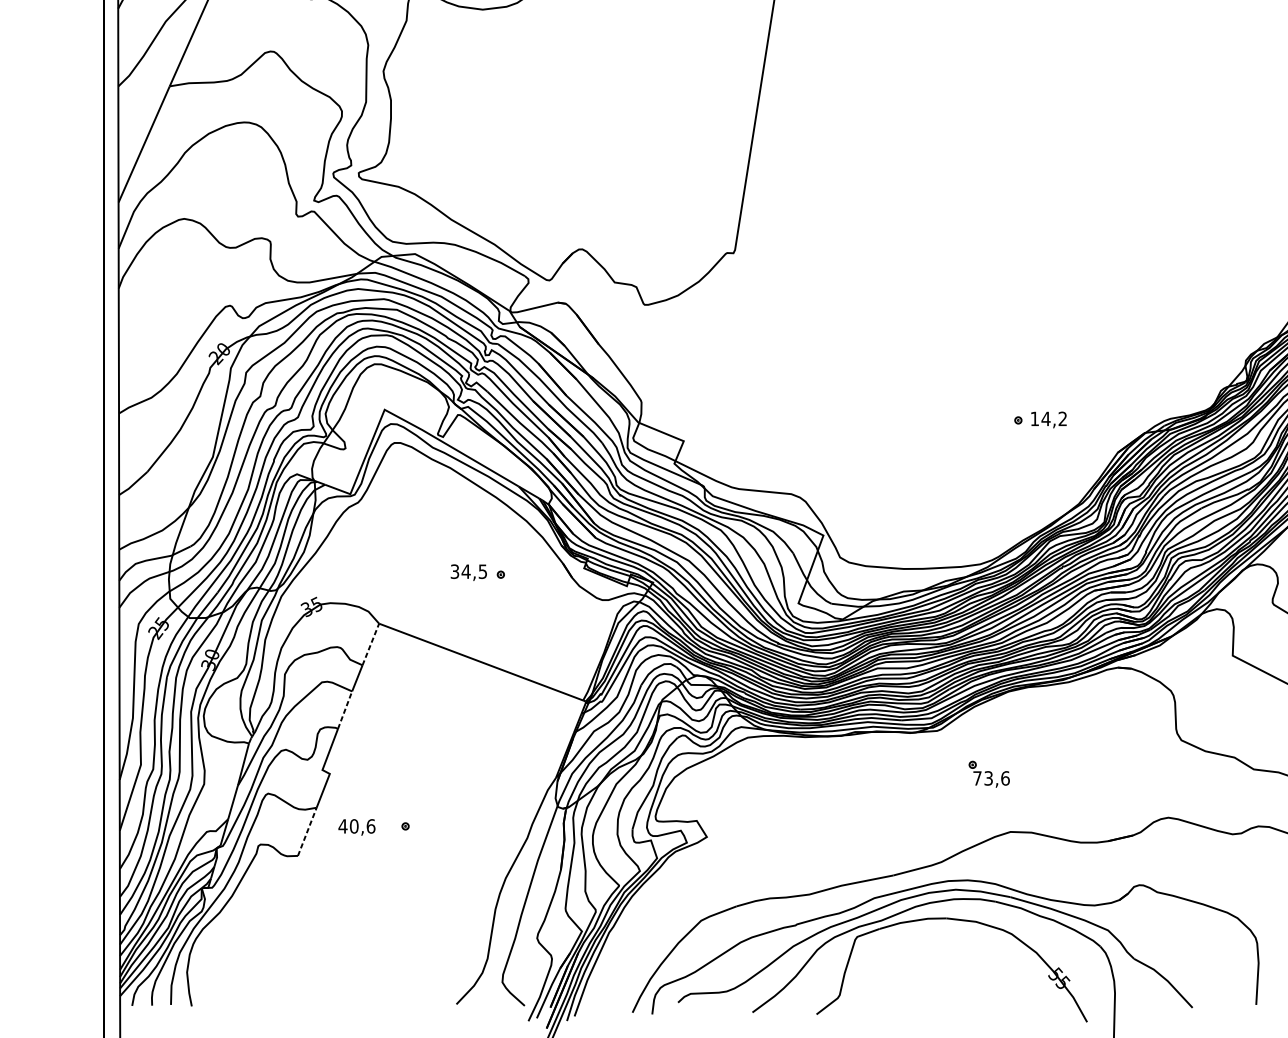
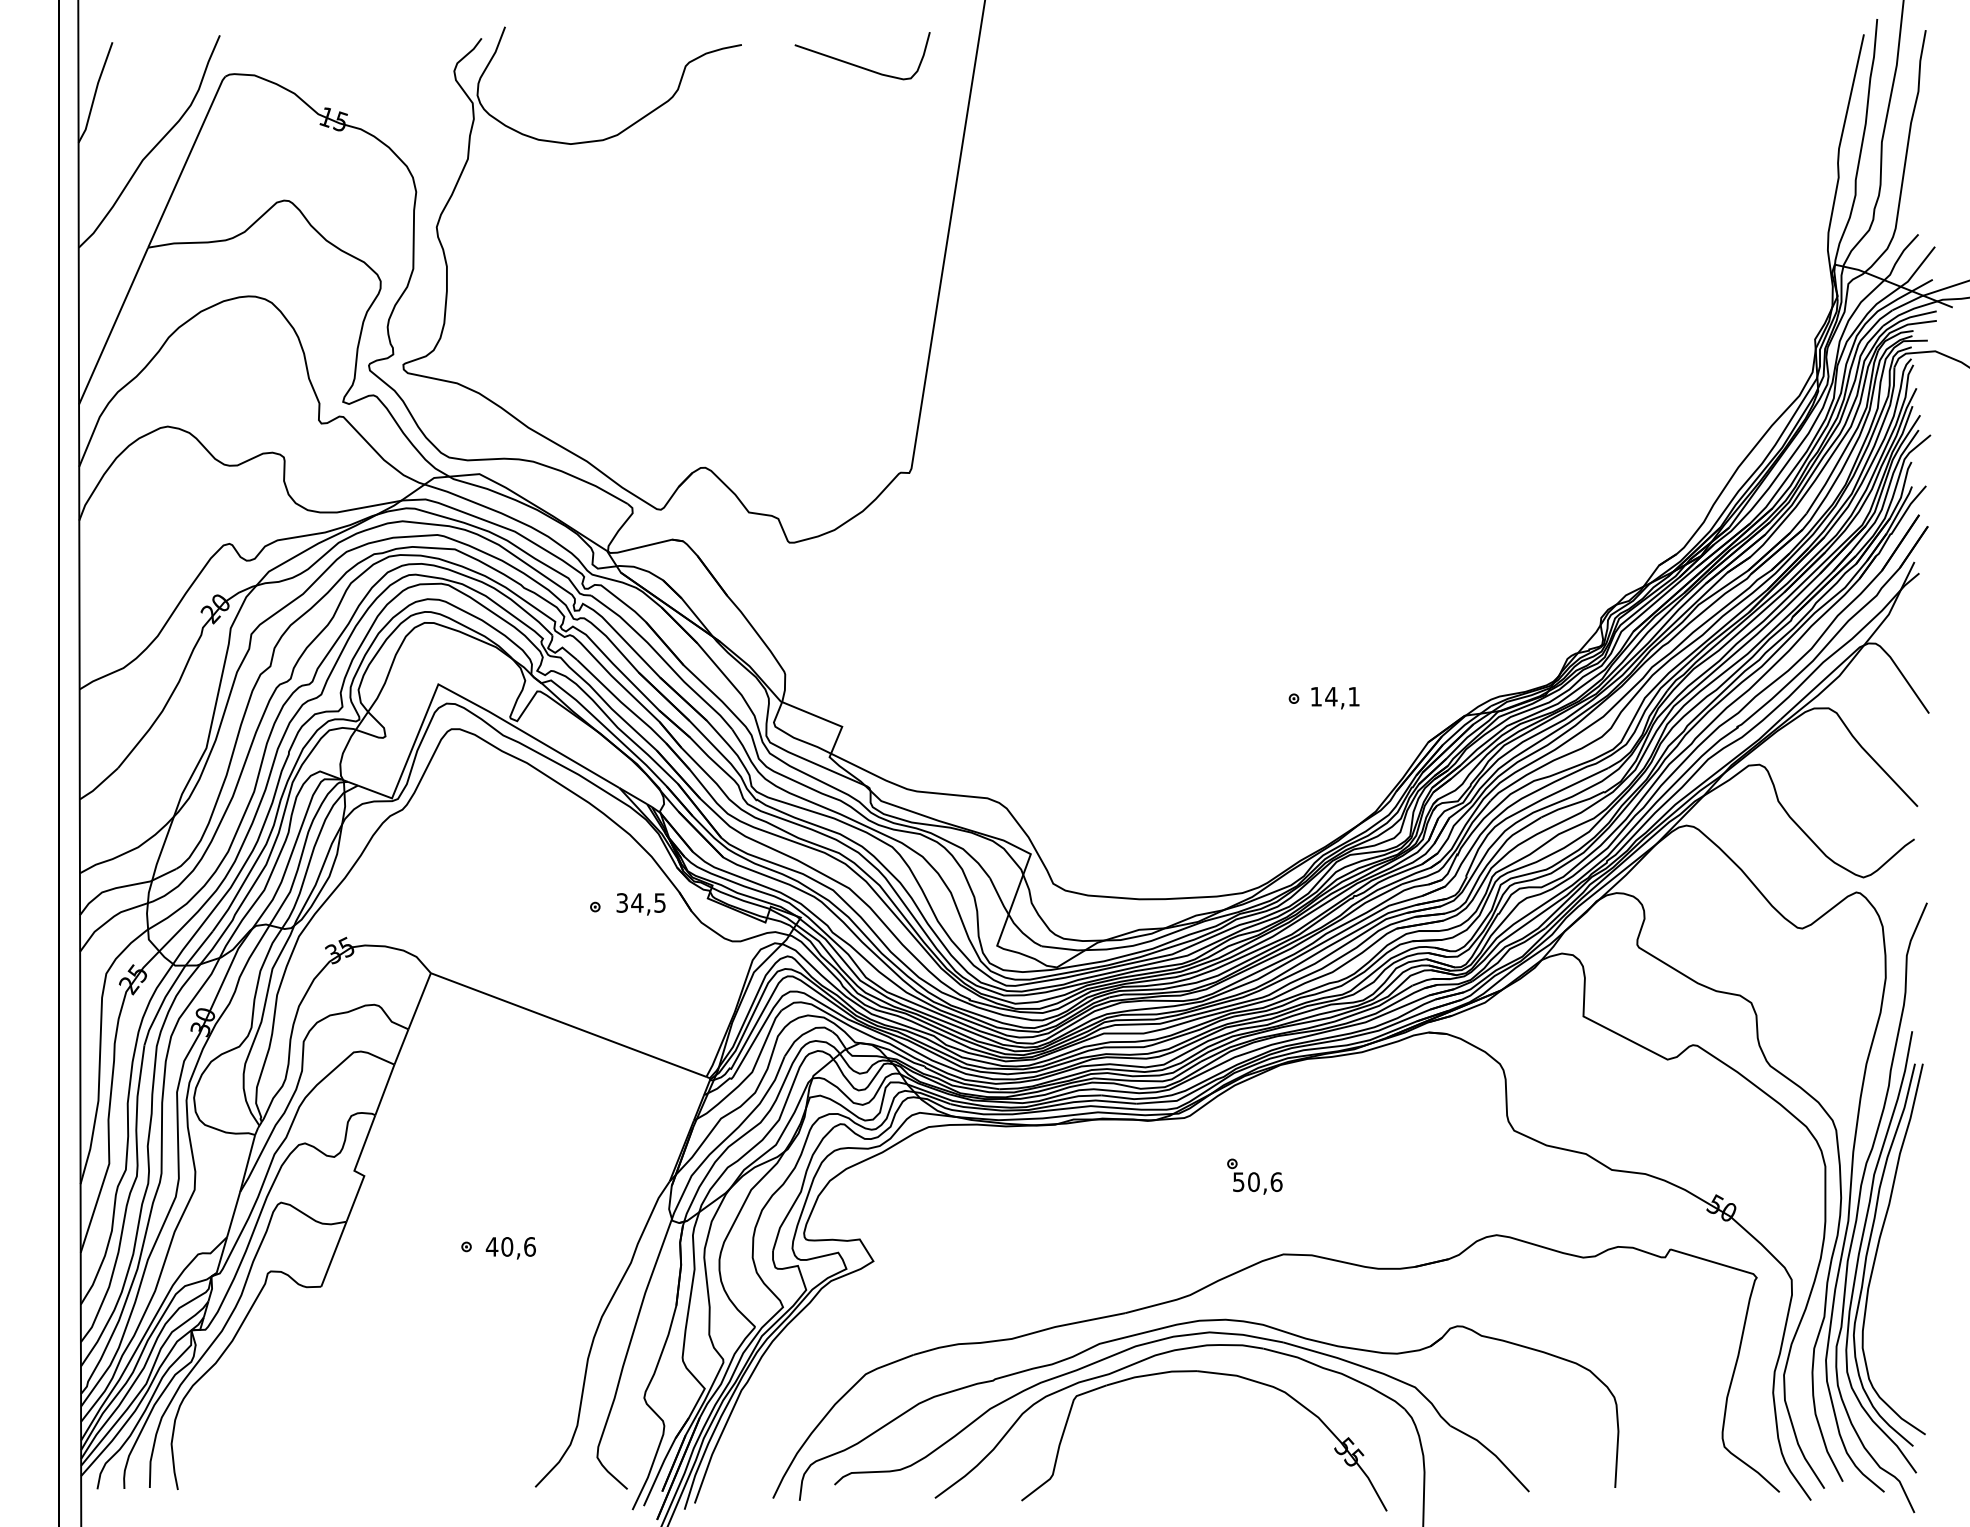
text: (1062, 418) -> (1353, 696), 14,2 -> 14,1
text: (468, 572) -> (640, 904), moved
line: (370, 643) -> (419, 1000), dashed -> solid
line: (345, 709) -> (385, 1089), dashed -> solid
text: (983, 778) -> (1246, 1182), 73,6 -> 50,6
text: (356, 827) -> (510, 1248), moved
line: (307, 832) -> (333, 1254), dashed -> solid

